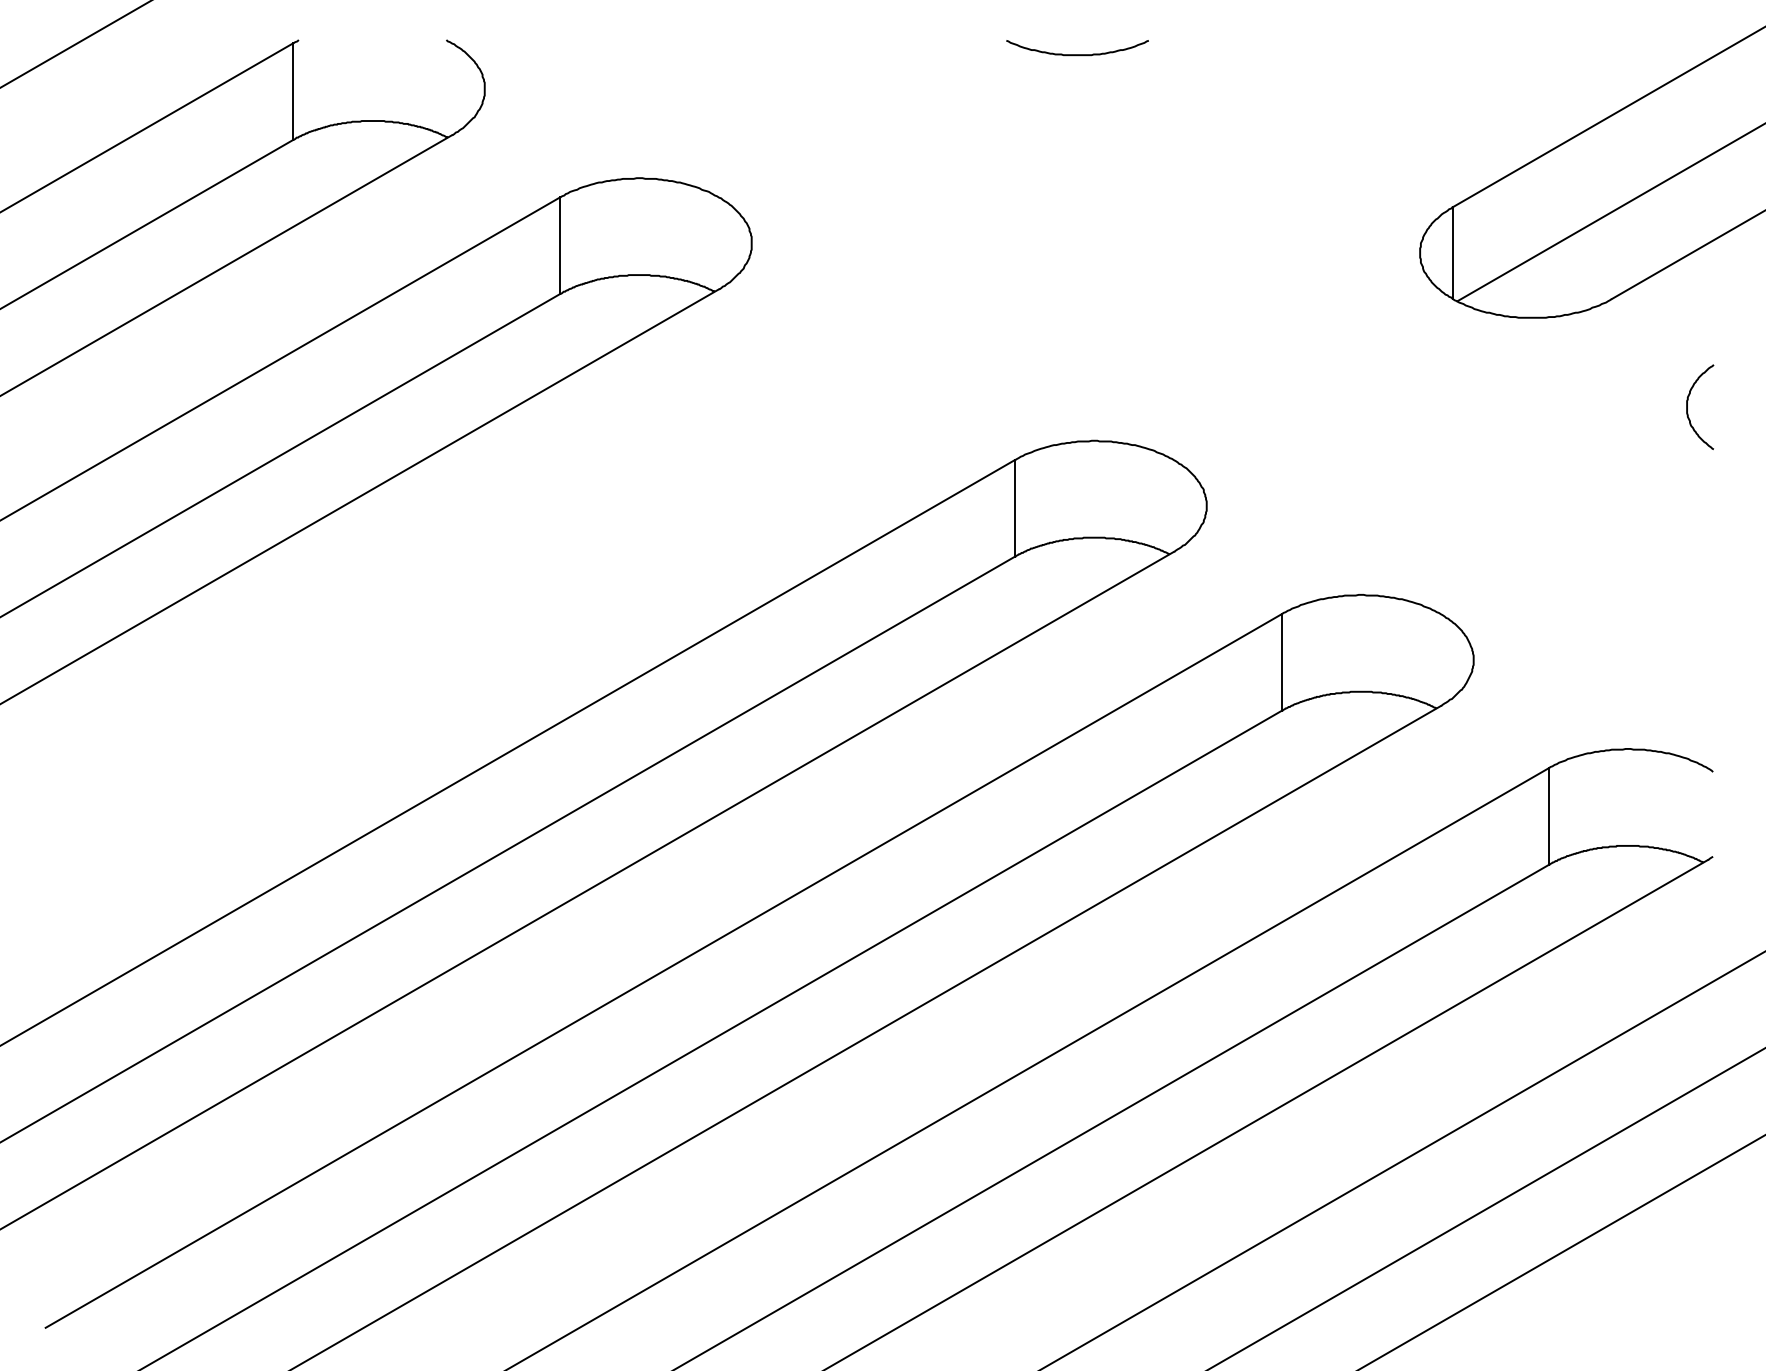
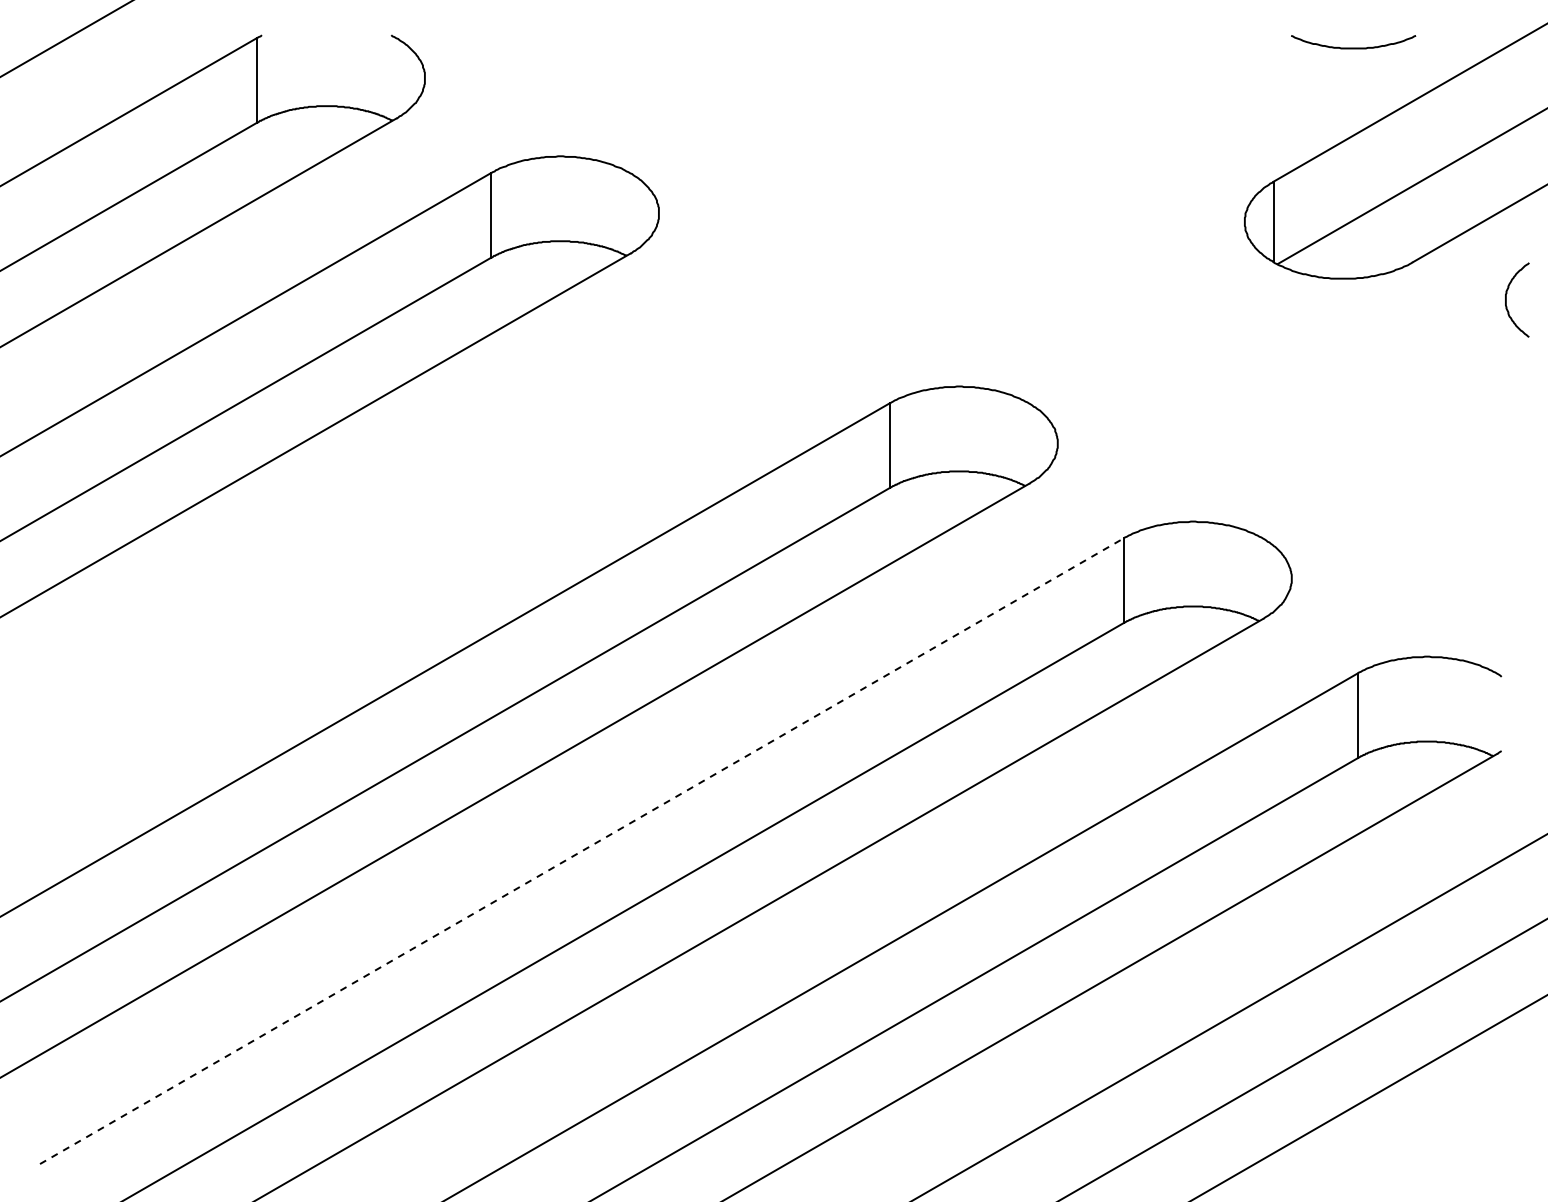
curve: (1077, 54) -> (1353, 47), moved
curve: (1687, 406) -> (1506, 299), moved
line: (663, 971) -> (581, 851), solid -> dashed

